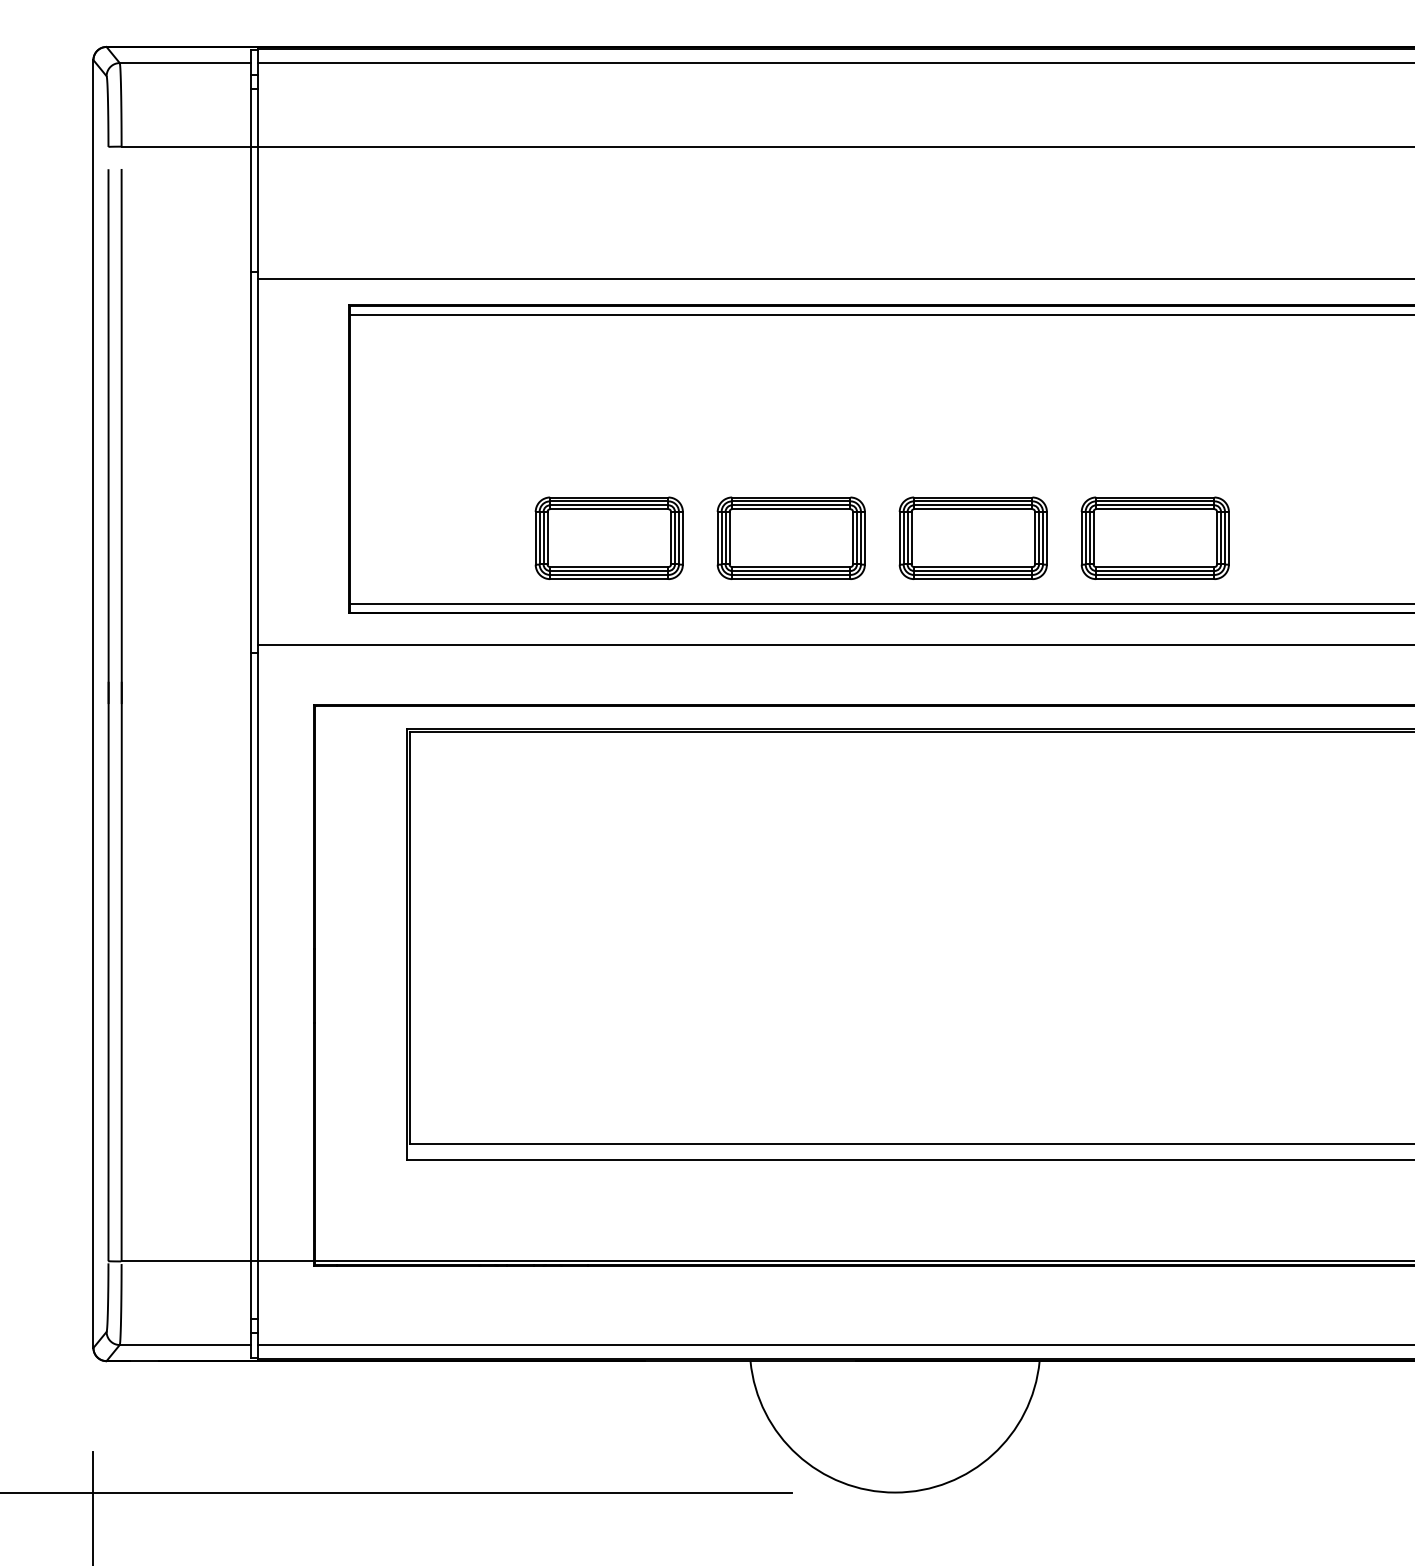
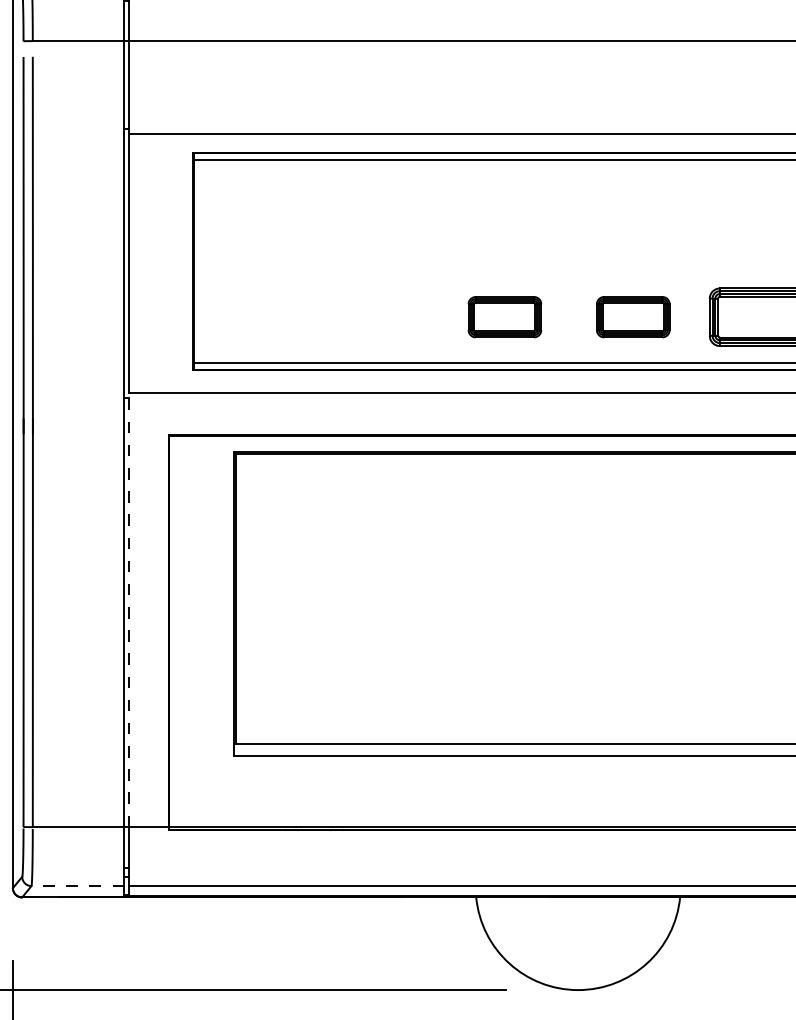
part: (608, 537) -> (376, 316), removed
part: (790, 537) -> (504, 316), size x0.7
part: (972, 537) -> (632, 316), size x0.7
line: (257, 952) -> (128, 609), solid -> dashed
line: (185, 1345) -> (77, 886), solid -> dashed

